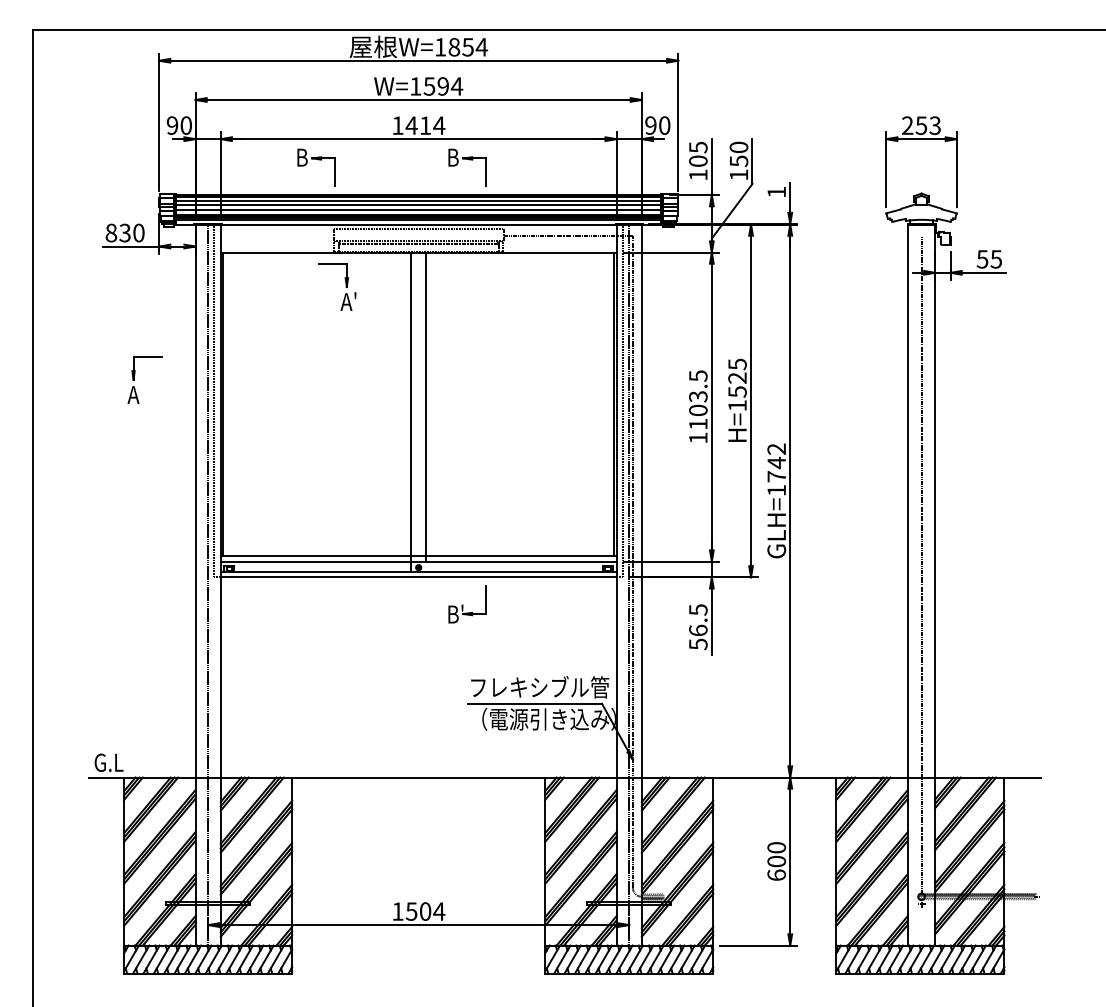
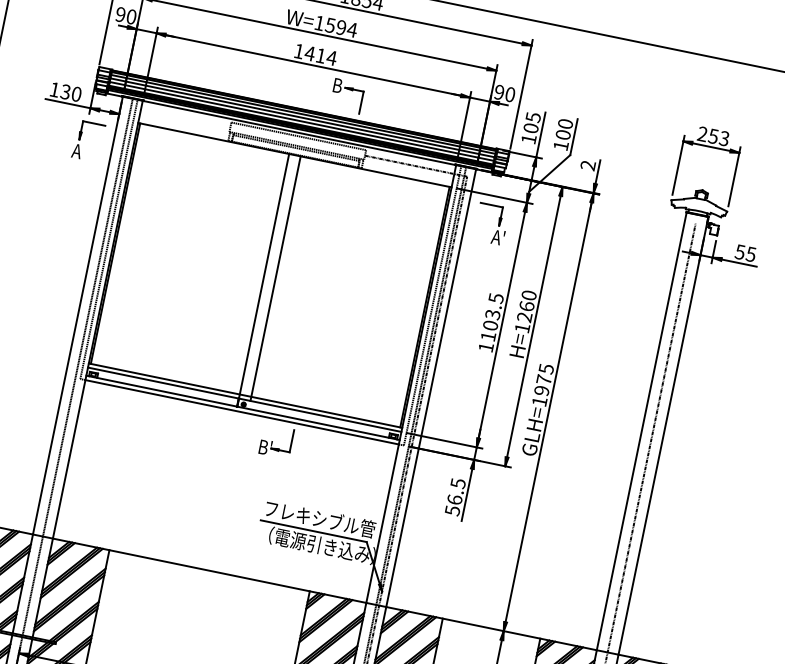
part: (318, 160) -> (230, 66), removed
text: (738, 161) -> (562, 135), 150 -> 100
text: (776, 191) -> (588, 164), 1 -> 2
text: (111, 232) -> (55, 89), 830 -> 130
part: (345, 286) -> (498, 224), moved
part: (135, 375) -> (81, 136), moved
text: (737, 377) -> (526, 305), H=1525 -> H=1260
text: (776, 462) -> (544, 379), GLH=1742 -> GLH=1975

